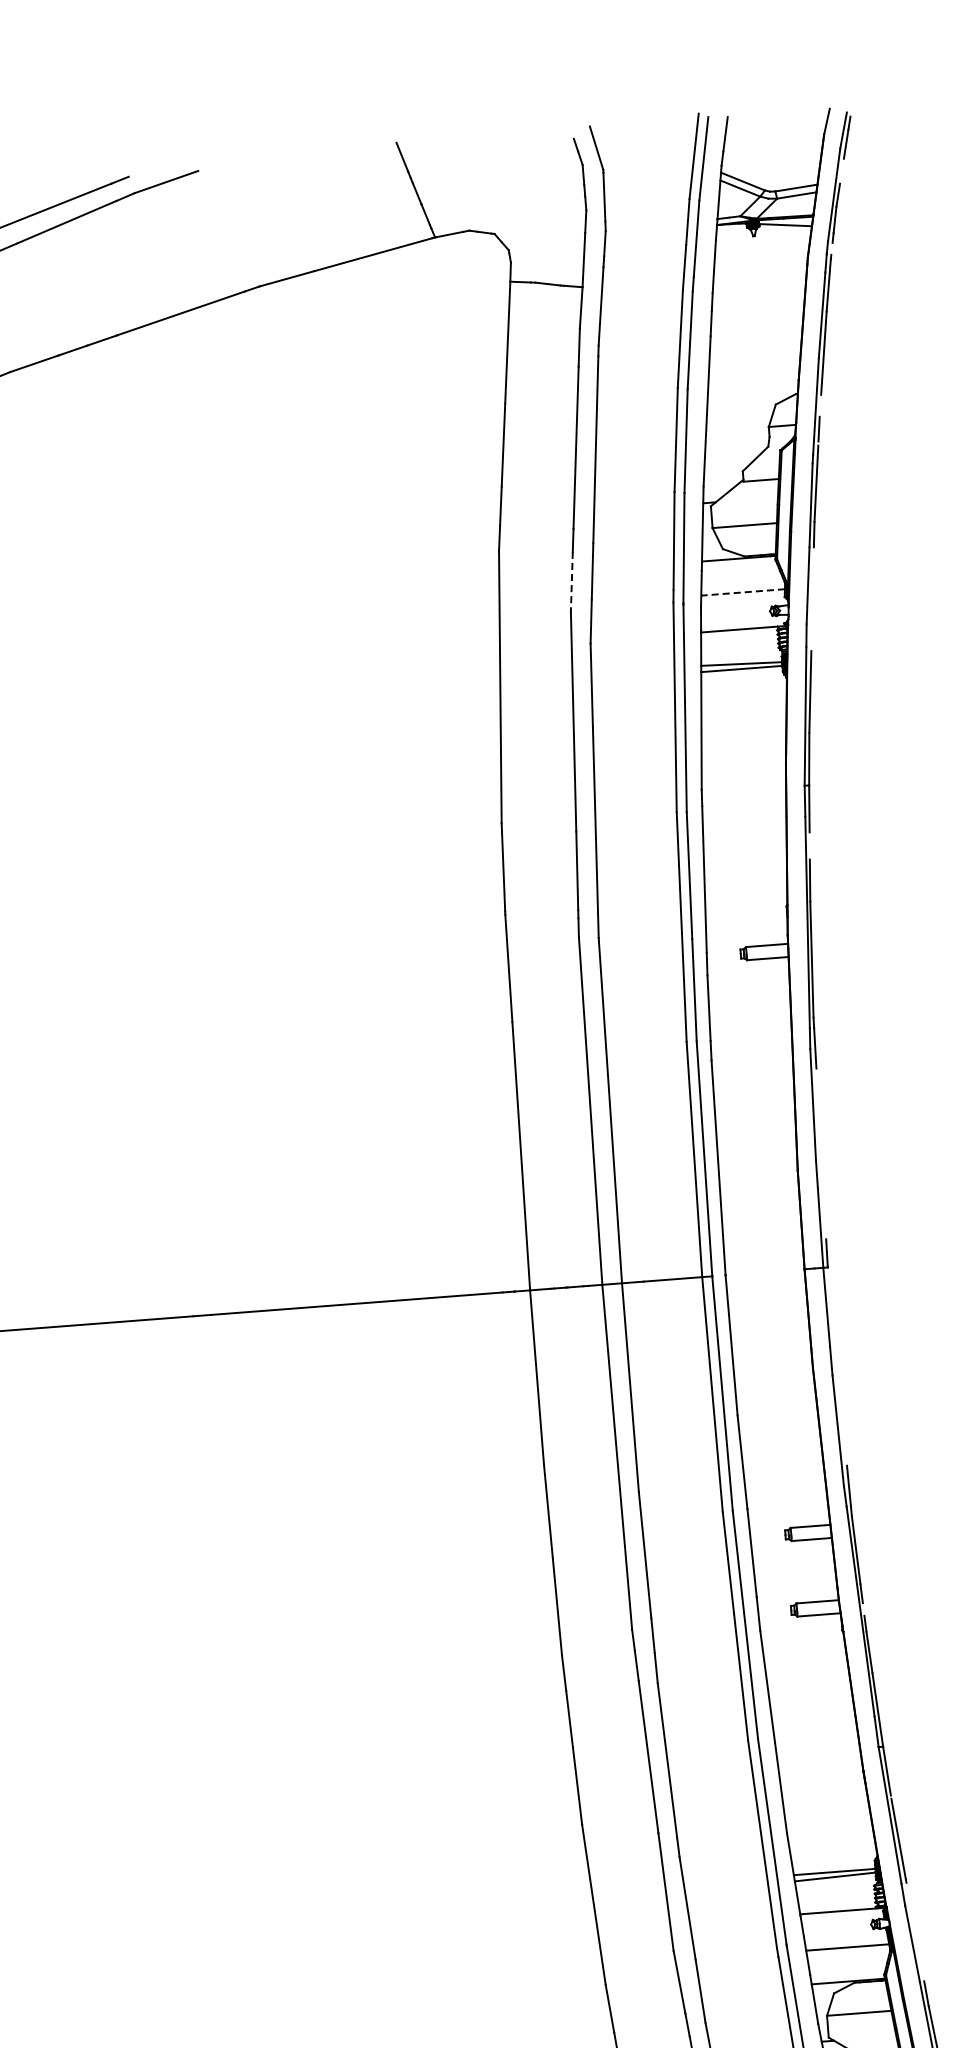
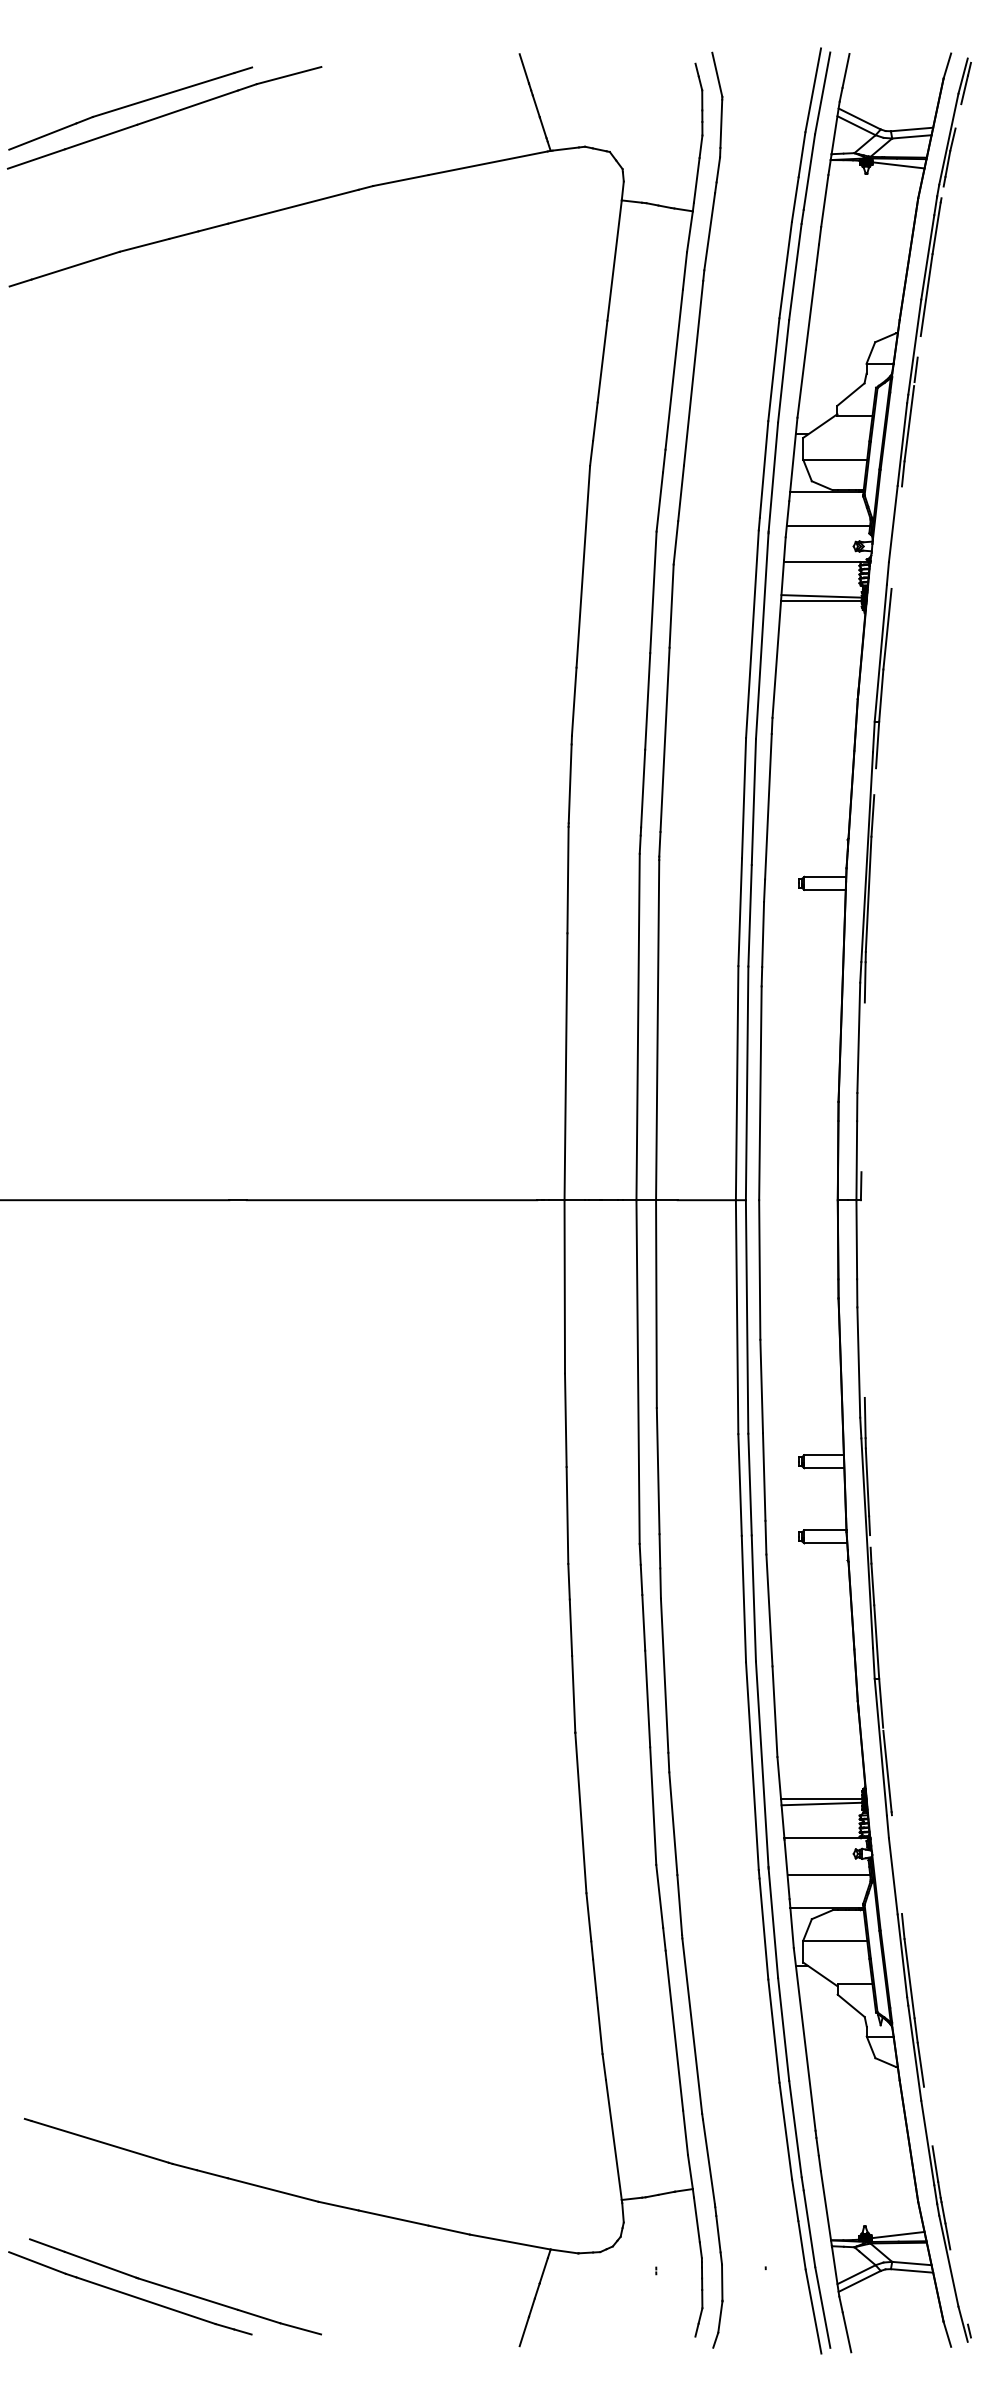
line: (571, 582) -> (659, 502), dashed -> solid
line: (743, 592) -> (828, 525), dashed -> solid

